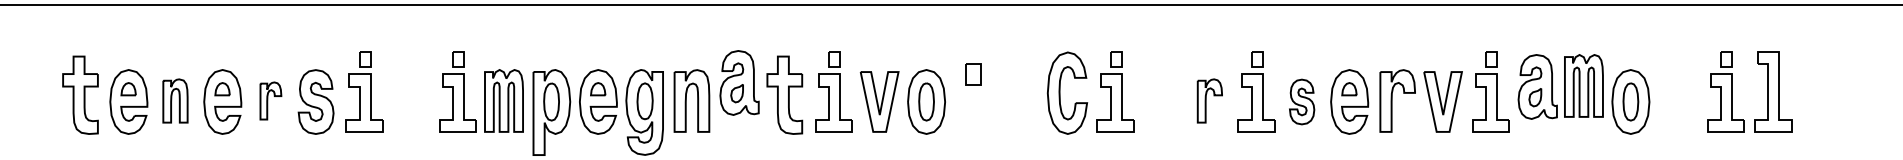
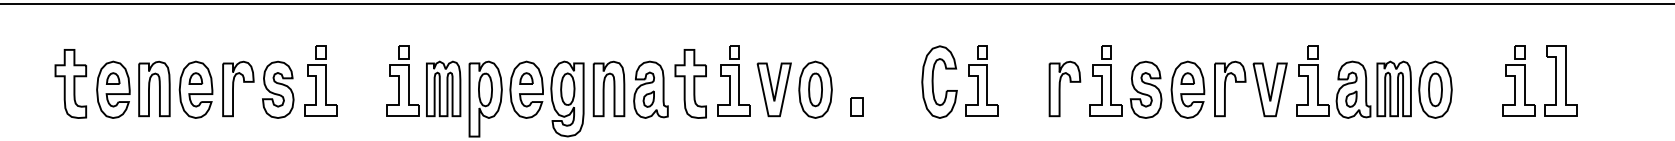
part: (973, 74) -> (856, 107), moved
part: (739, 82) -> (650, 89), moved
part: (1560, 86) -> (1373, 89), moved
part: (175, 100) -> (154, 88), size x1.43
part: (270, 100) -> (238, 88), size x1.67
part: (1209, 100) -> (1064, 88), size x1.43
part: (1301, 101) -> (1145, 89), size x1.43

